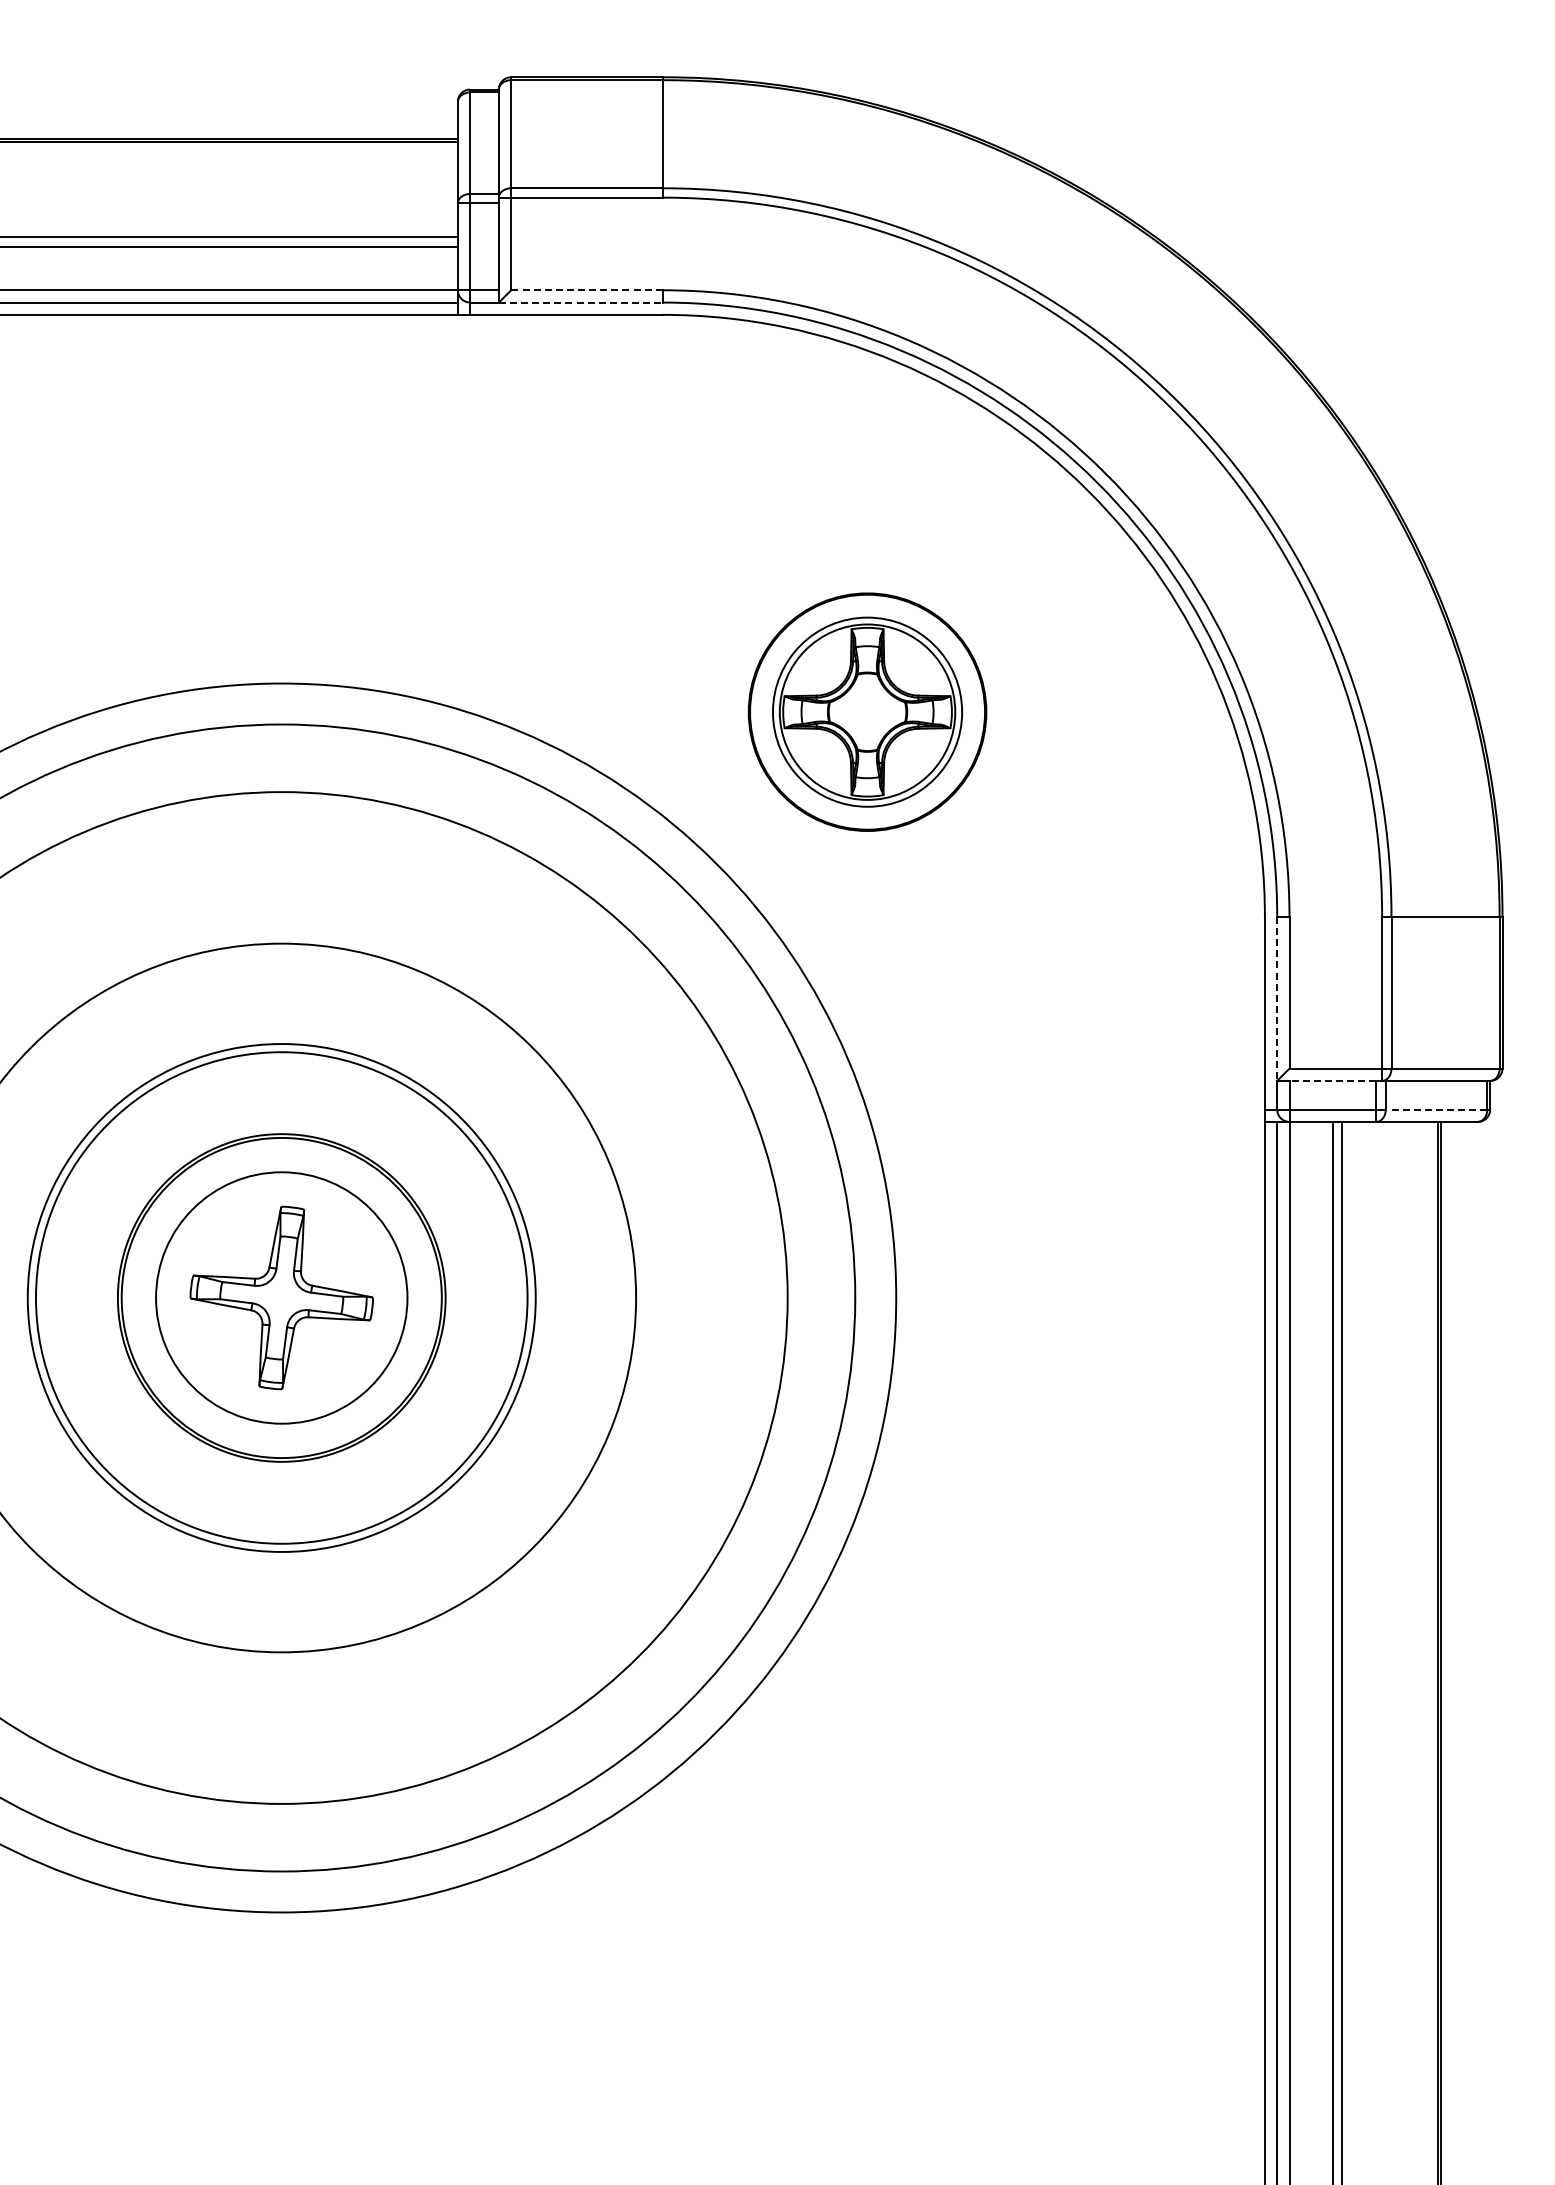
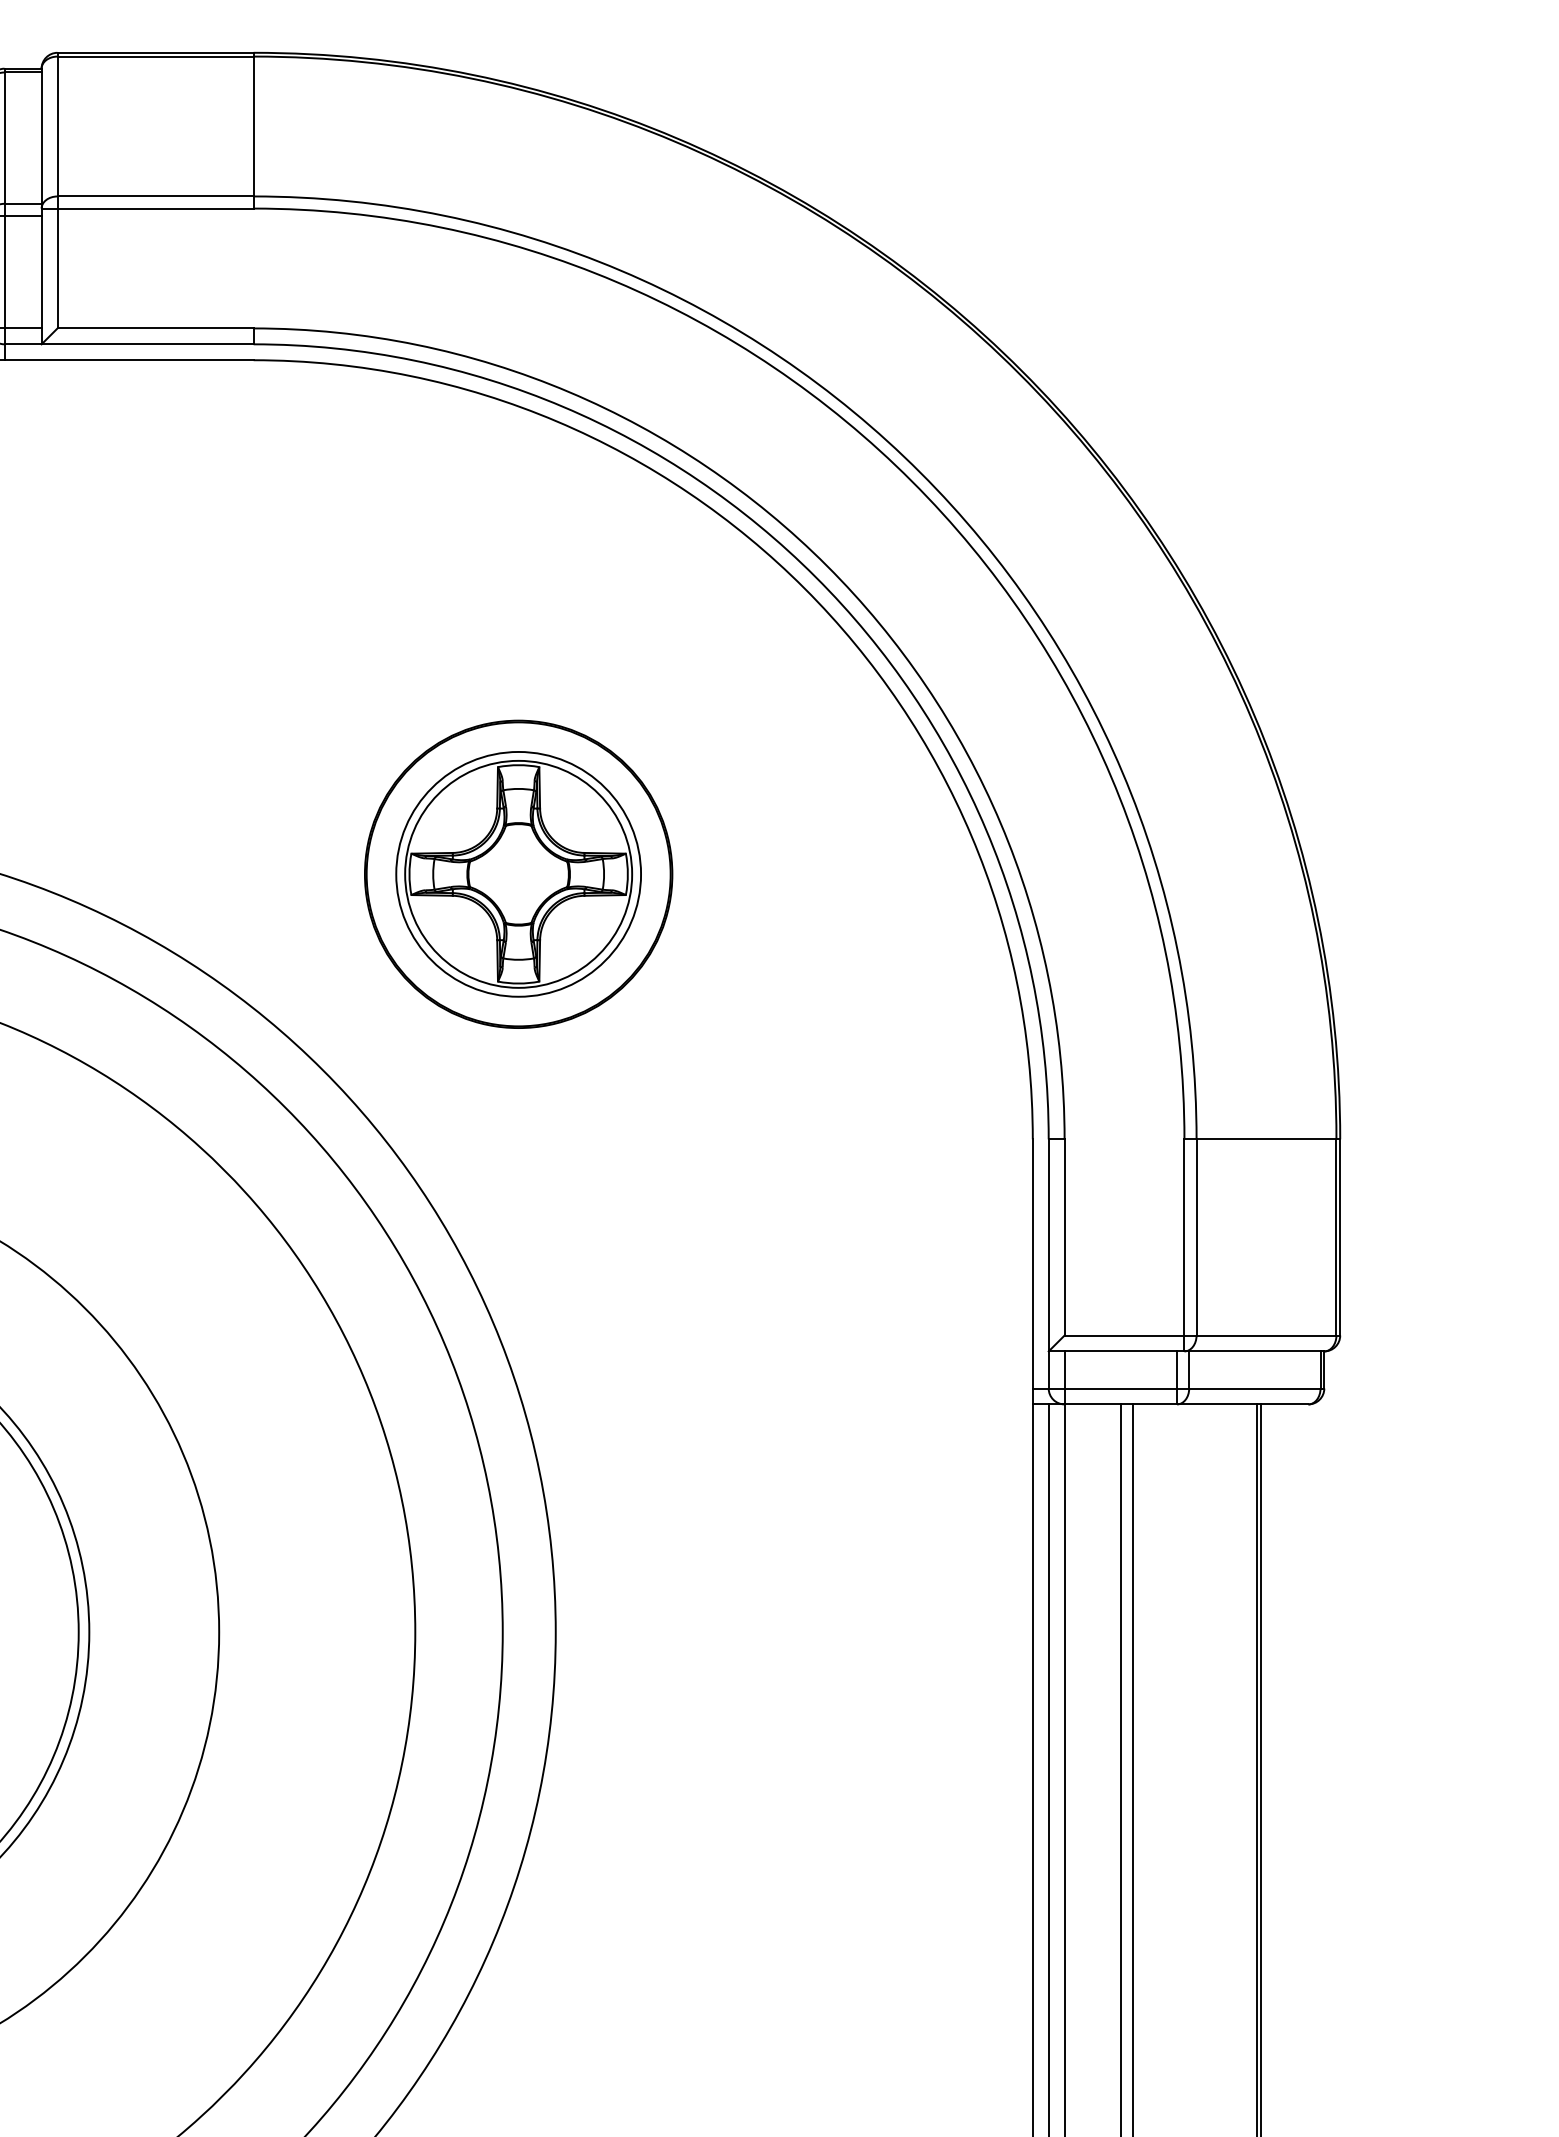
line: (586, 290) -> (154, 328), dashed -> solid
line: (580, 302) -> (147, 344), dashed -> solid
line: (1277, 998) -> (1049, 1244), dashed -> solid
line: (1332, 1080) -> (1120, 1350), dashed -> solid
line: (1436, 1109) -> (1254, 1388), dashed -> solid

